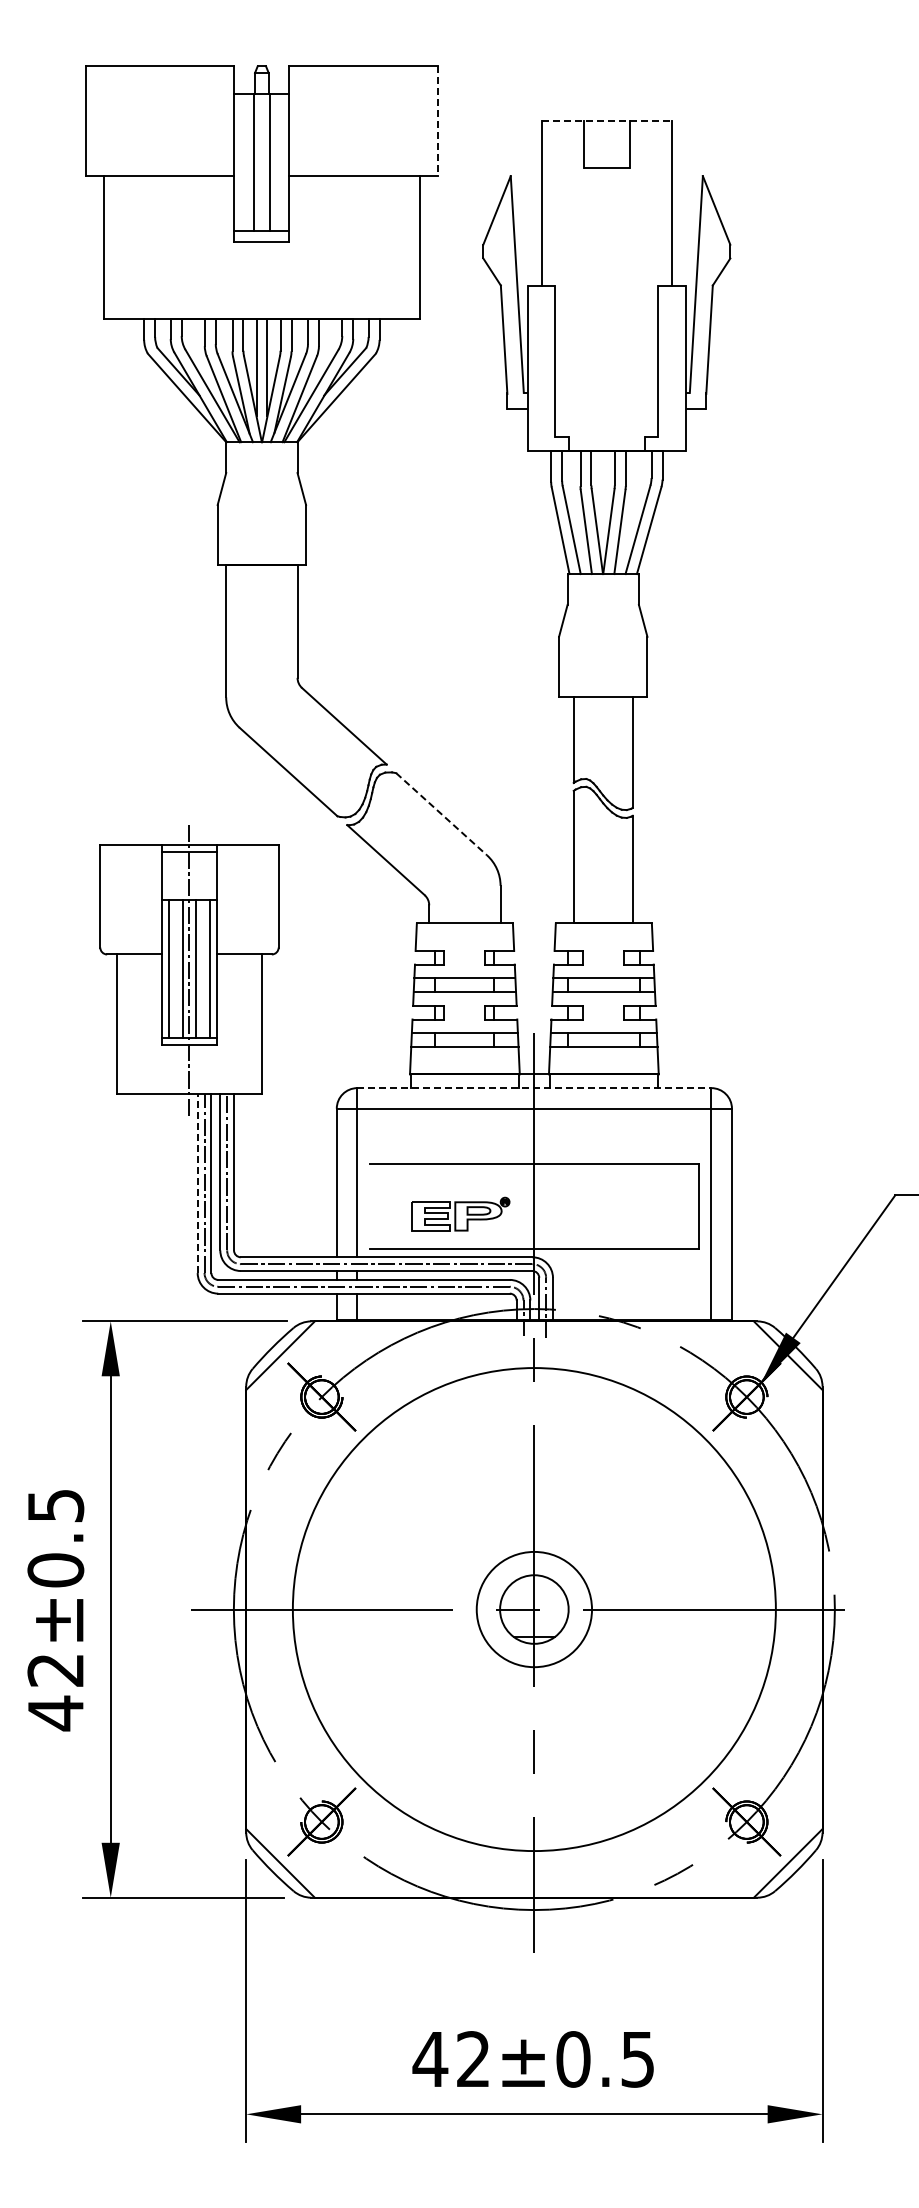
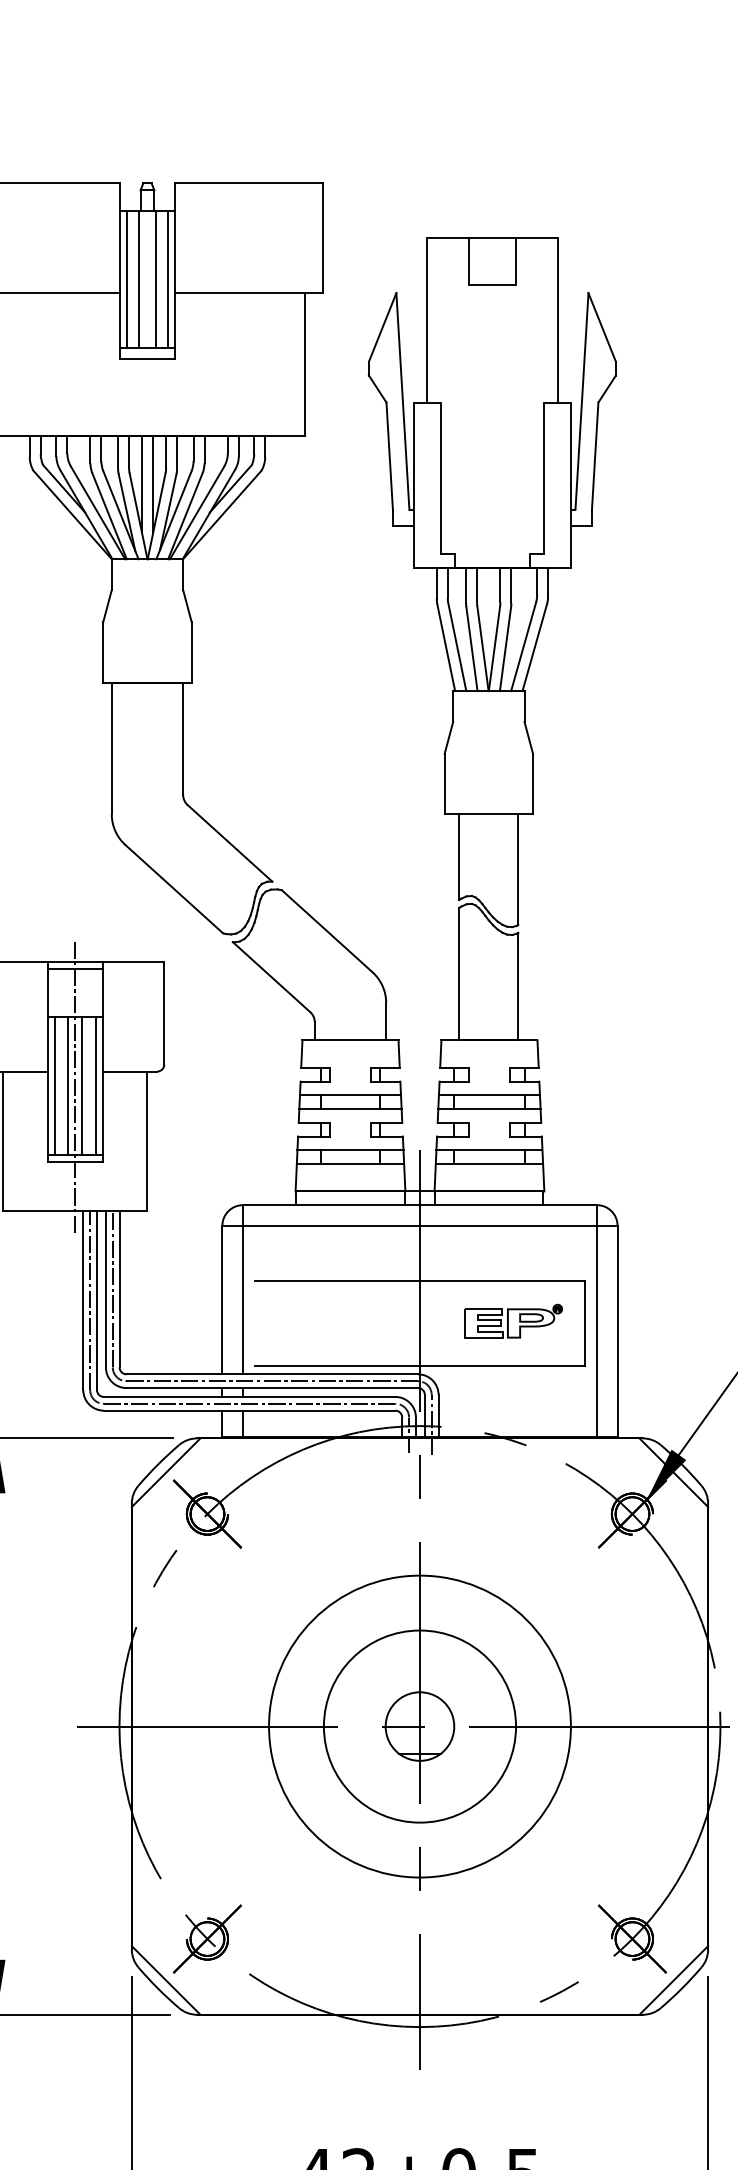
line: (437, 121) -> (323, 238), dashed -> solid
line: (607, 121) -> (493, 238), dashed -> solid
line: (241, 161) -> (127, 278), added
line: (282, 161) -> (168, 278), added
line: (441, 814) -> (327, 931), dashed -> solid
line: (534, 1088) -> (420, 1205), dashed -> solid
line: (197, 1183) -> (83, 1300), dashed -> solid
part: (460, 1213) -> (513, 1320), moved
circle: (534, 1609) -> (420, 1726), size x0.62
circle: (534, 1609) -> (420, 1726), size x1.67

